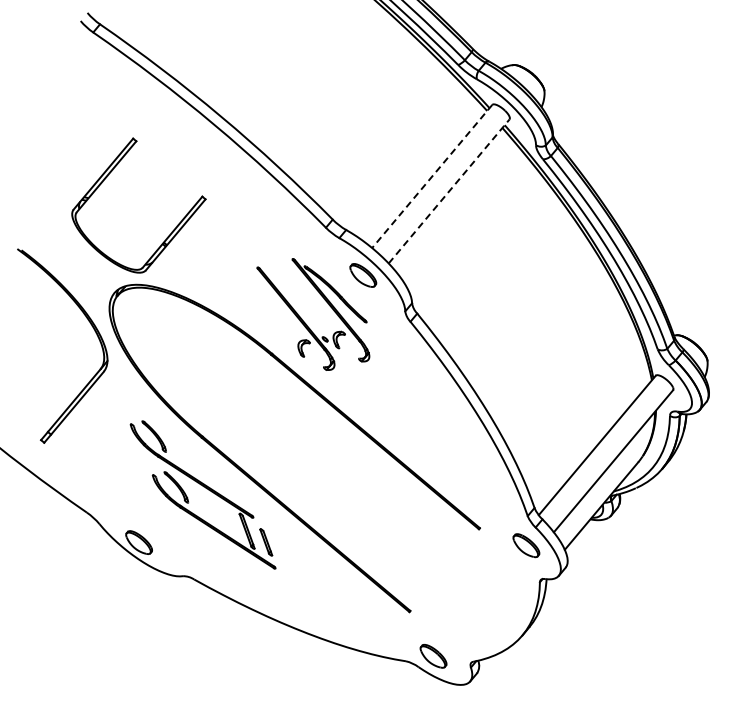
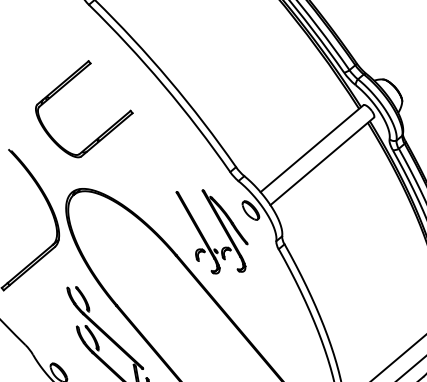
part: (108, 176) -> (66, 85), moved
line: (431, 176) -> (311, 148), dashed -> solid
line: (449, 191) -> (322, 161), dashed -> solid

